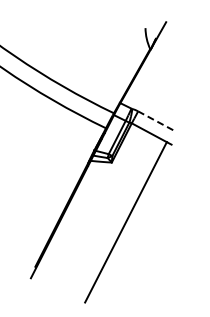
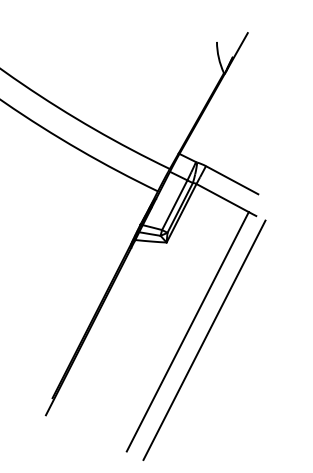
line: (155, 120) -> (231, 179), dashed -> solid
line: (137, 227) -> (205, 339), added

